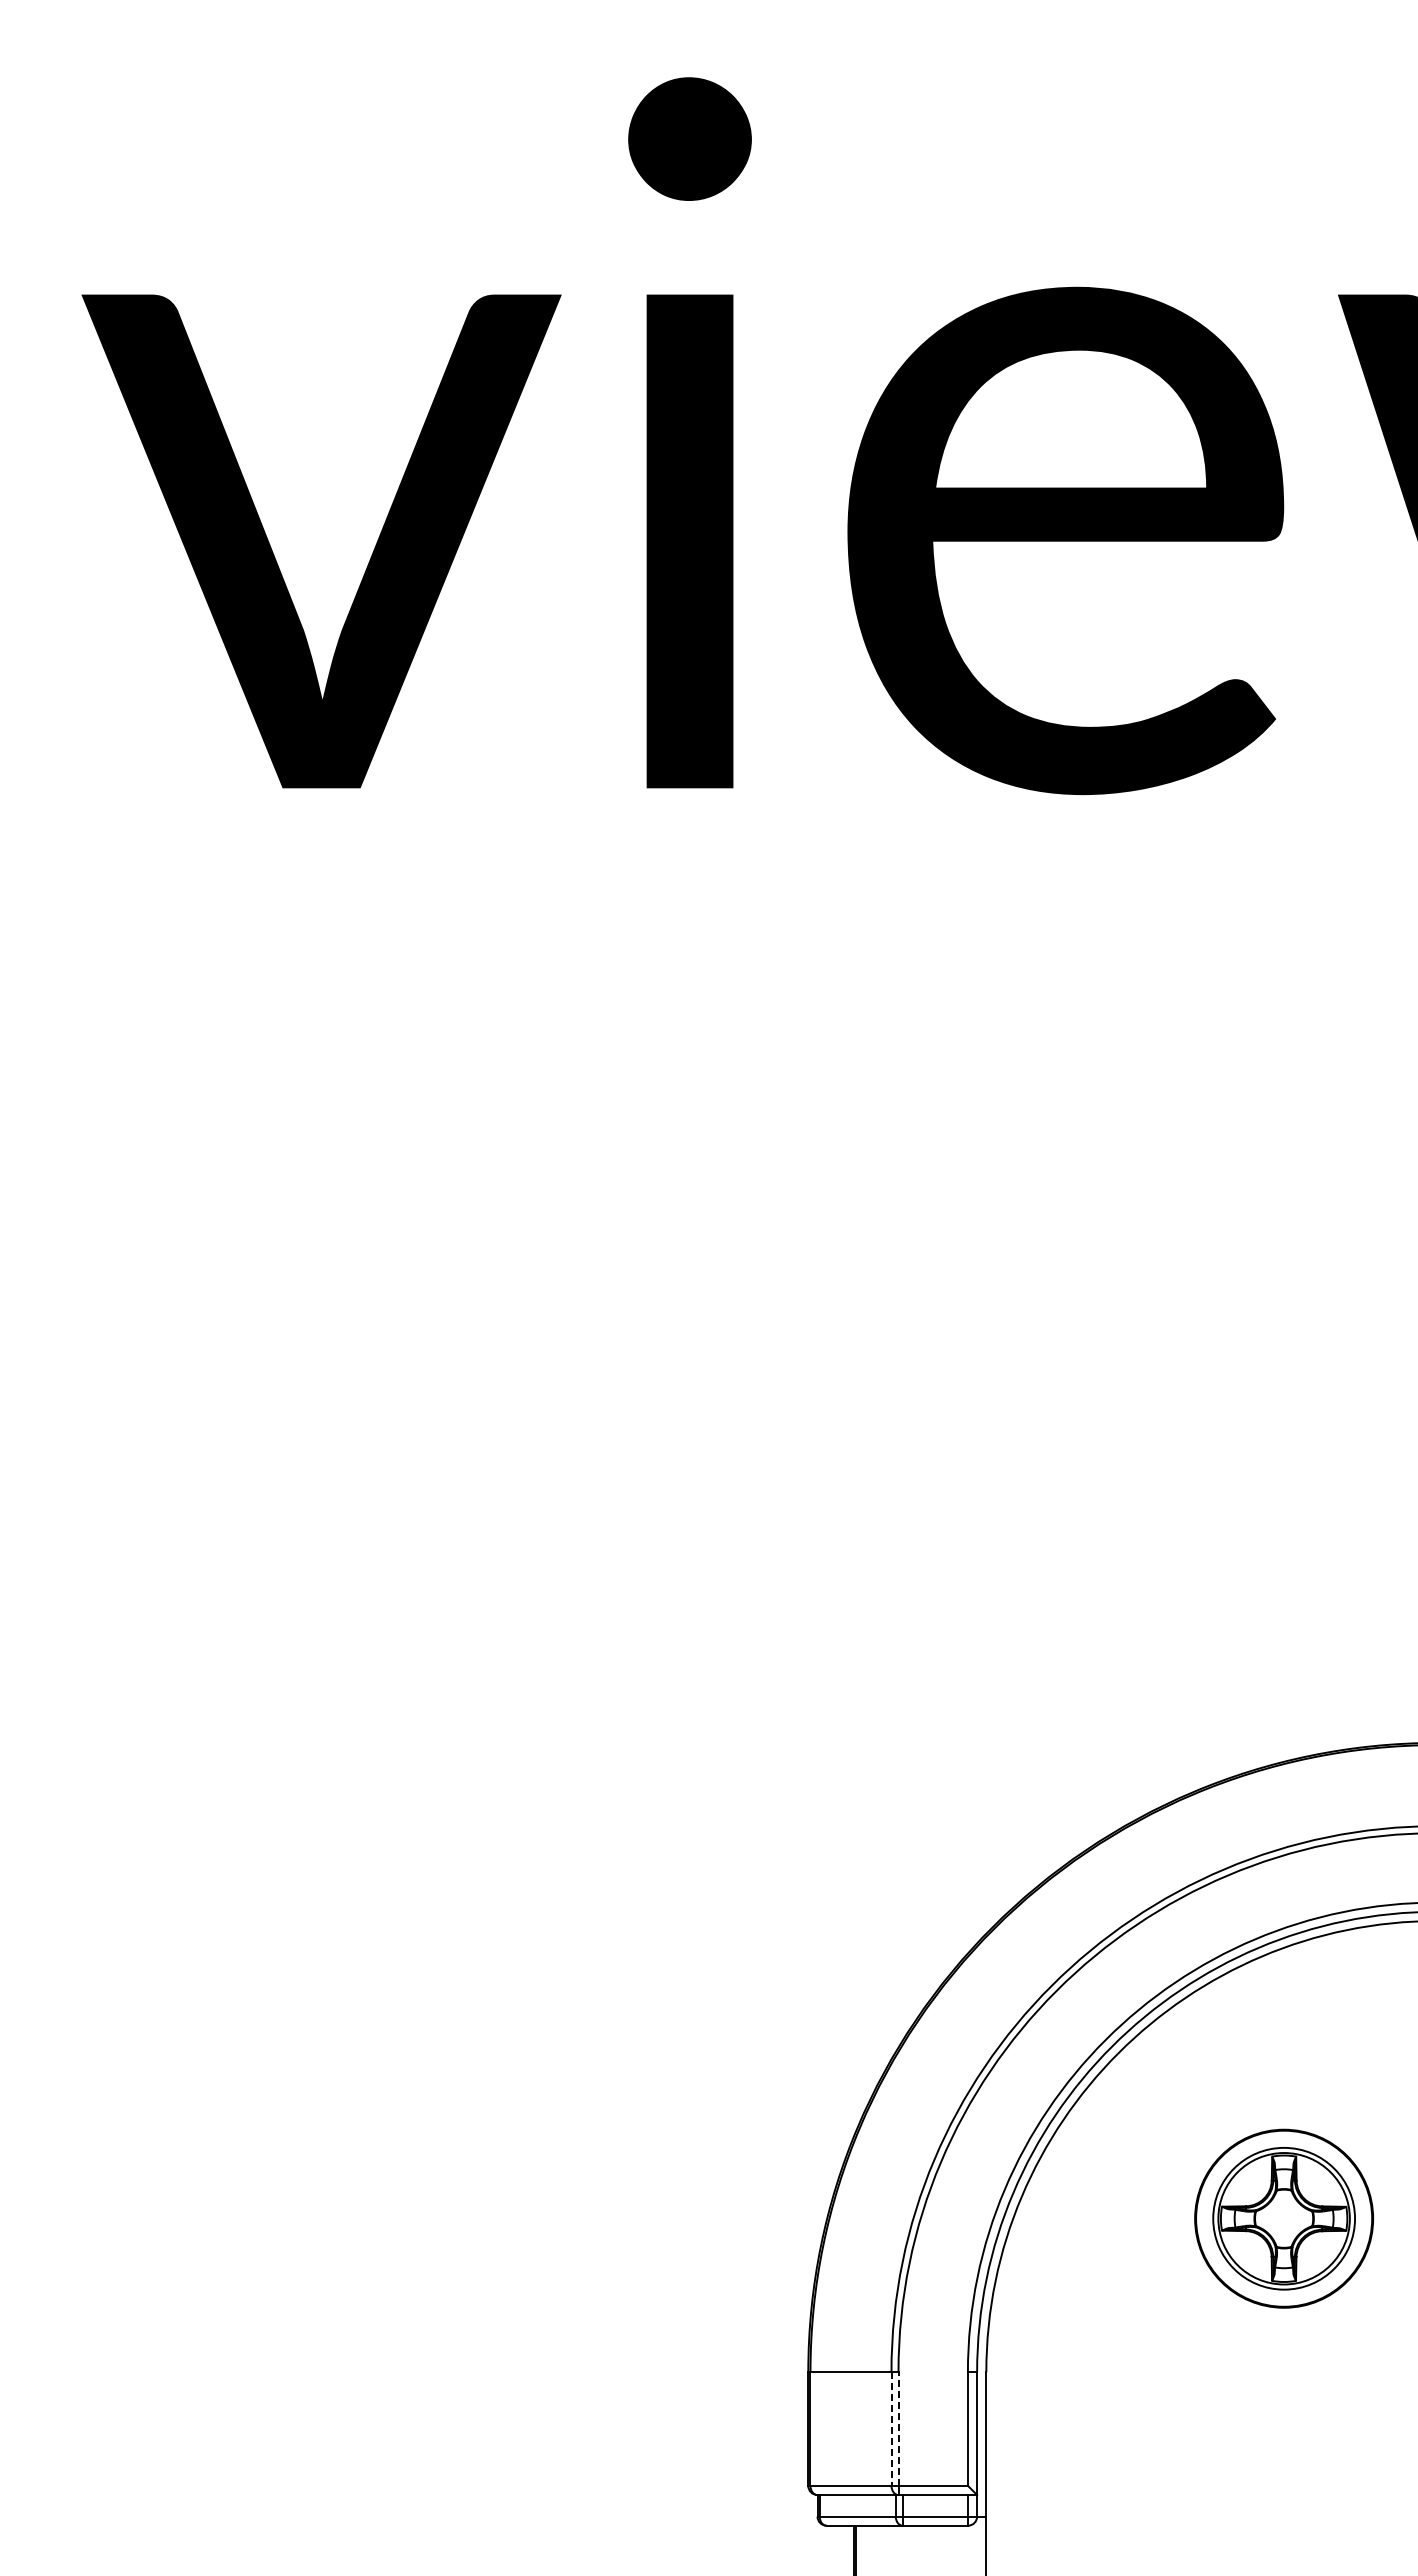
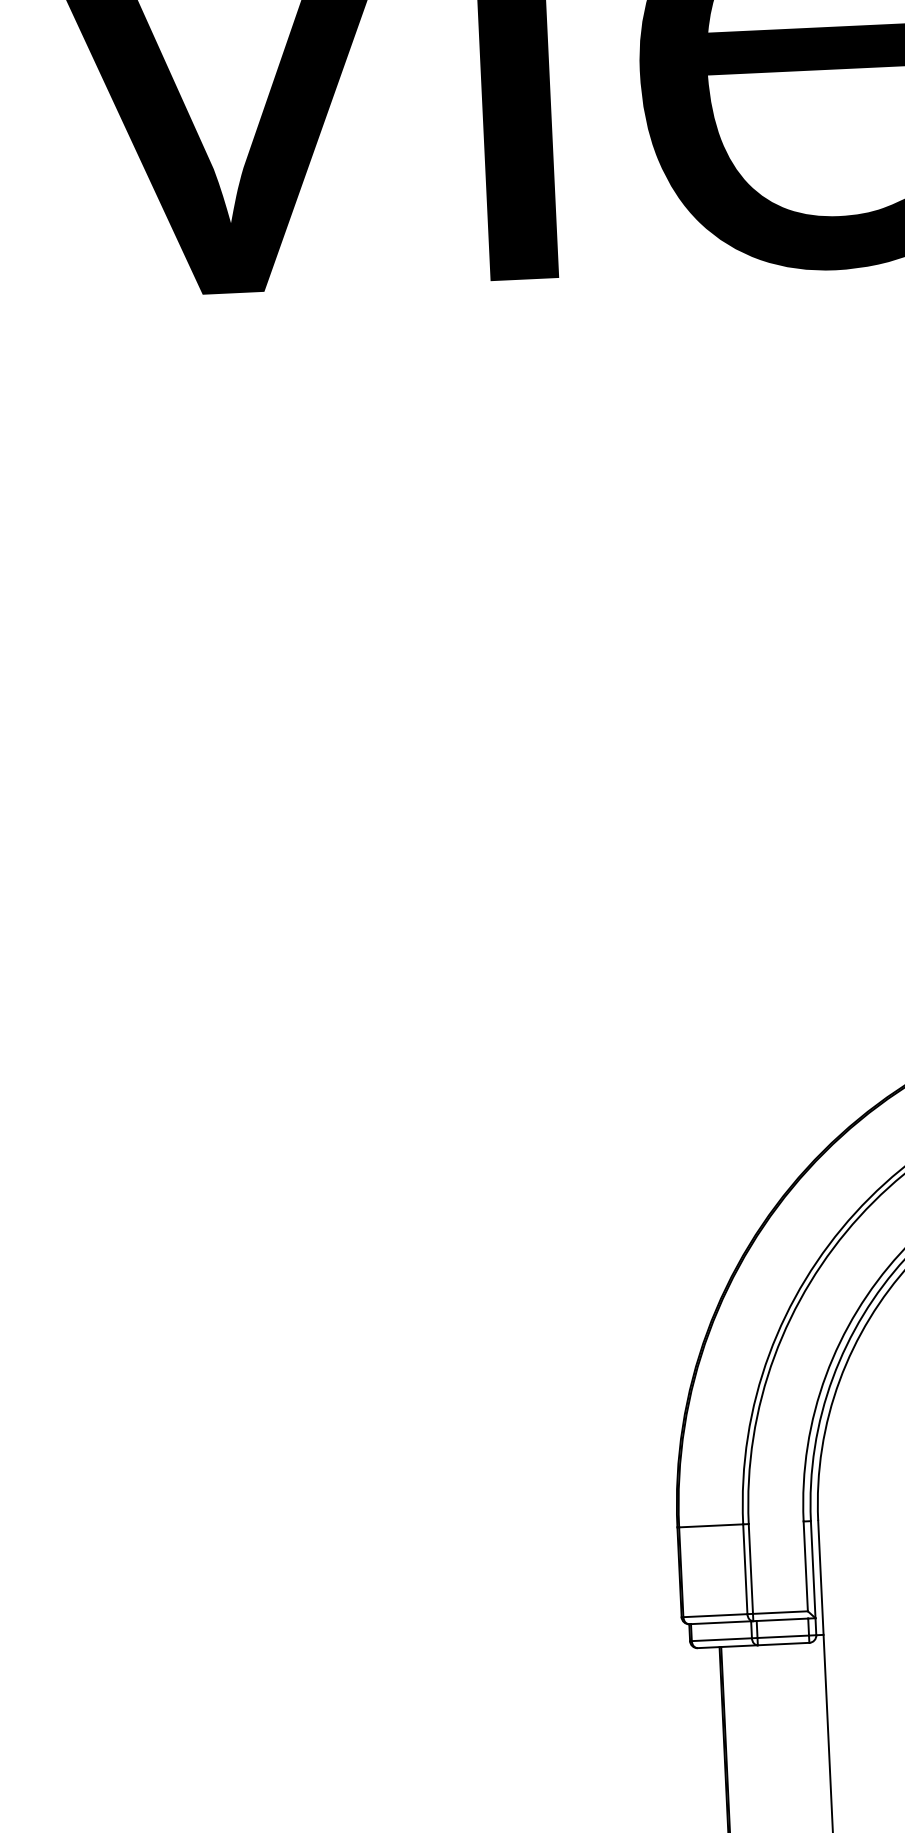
line: (891, 2429) -> (745, 1569), dashed -> solid
line: (898, 2429) -> (750, 1569), dashed -> solid

